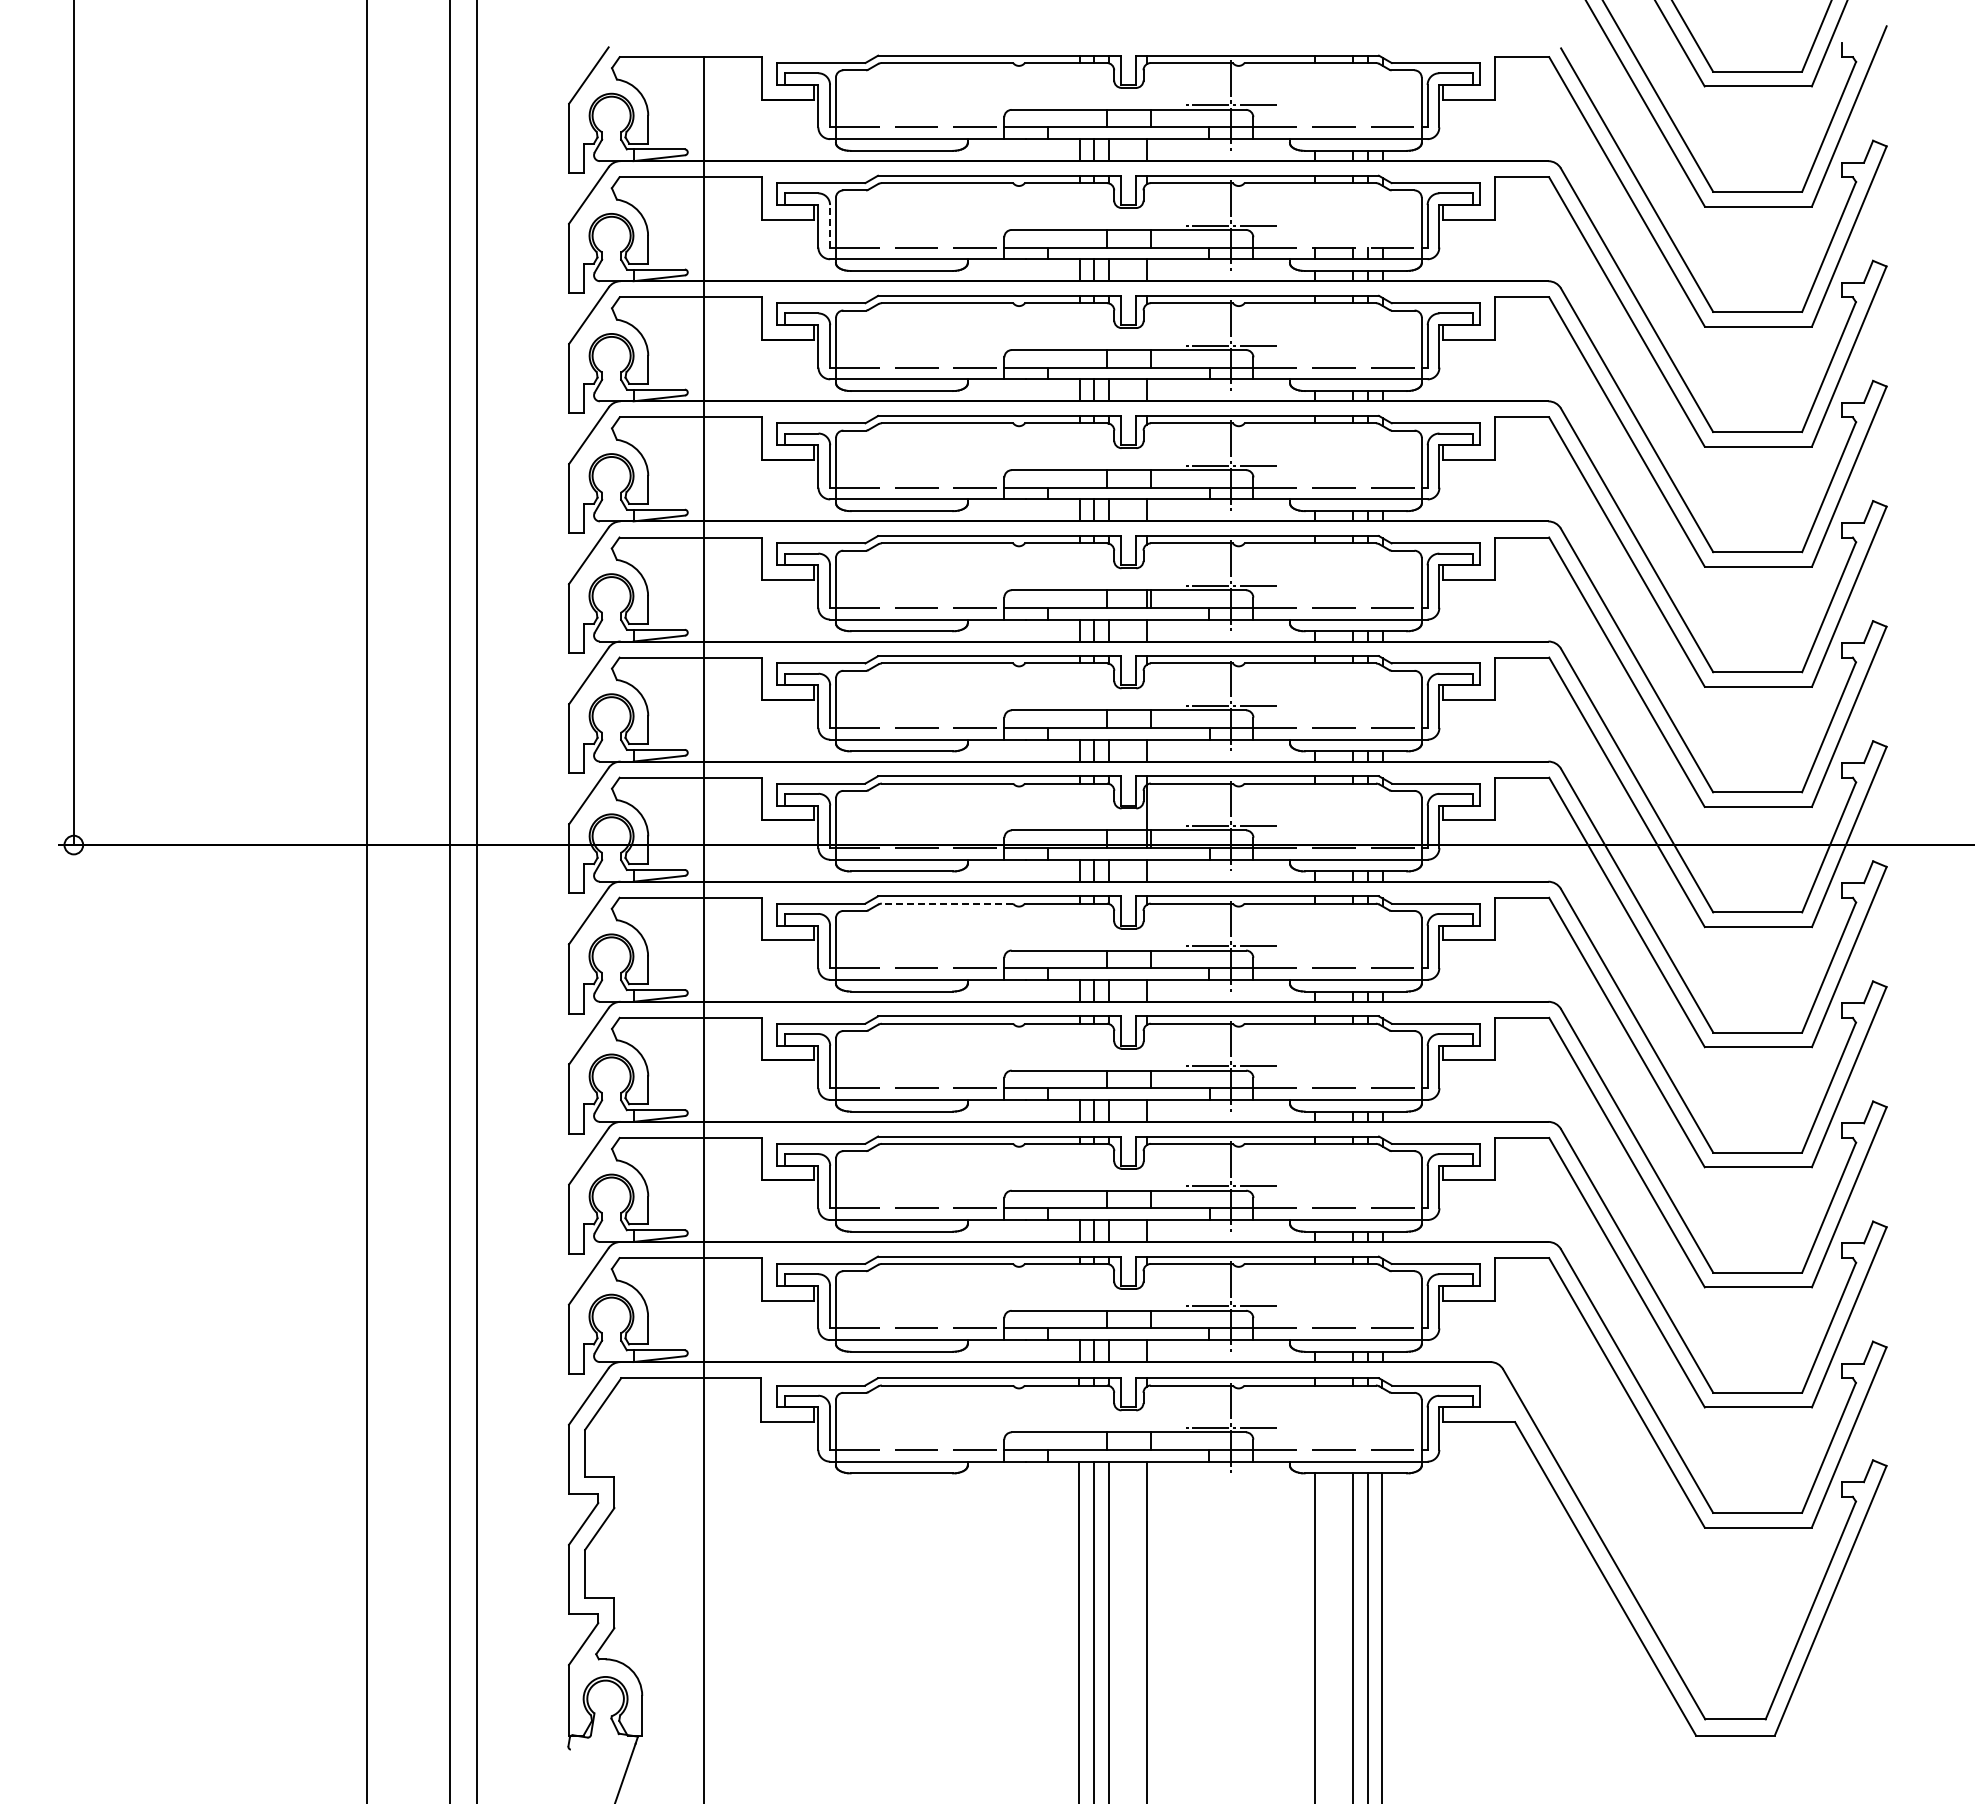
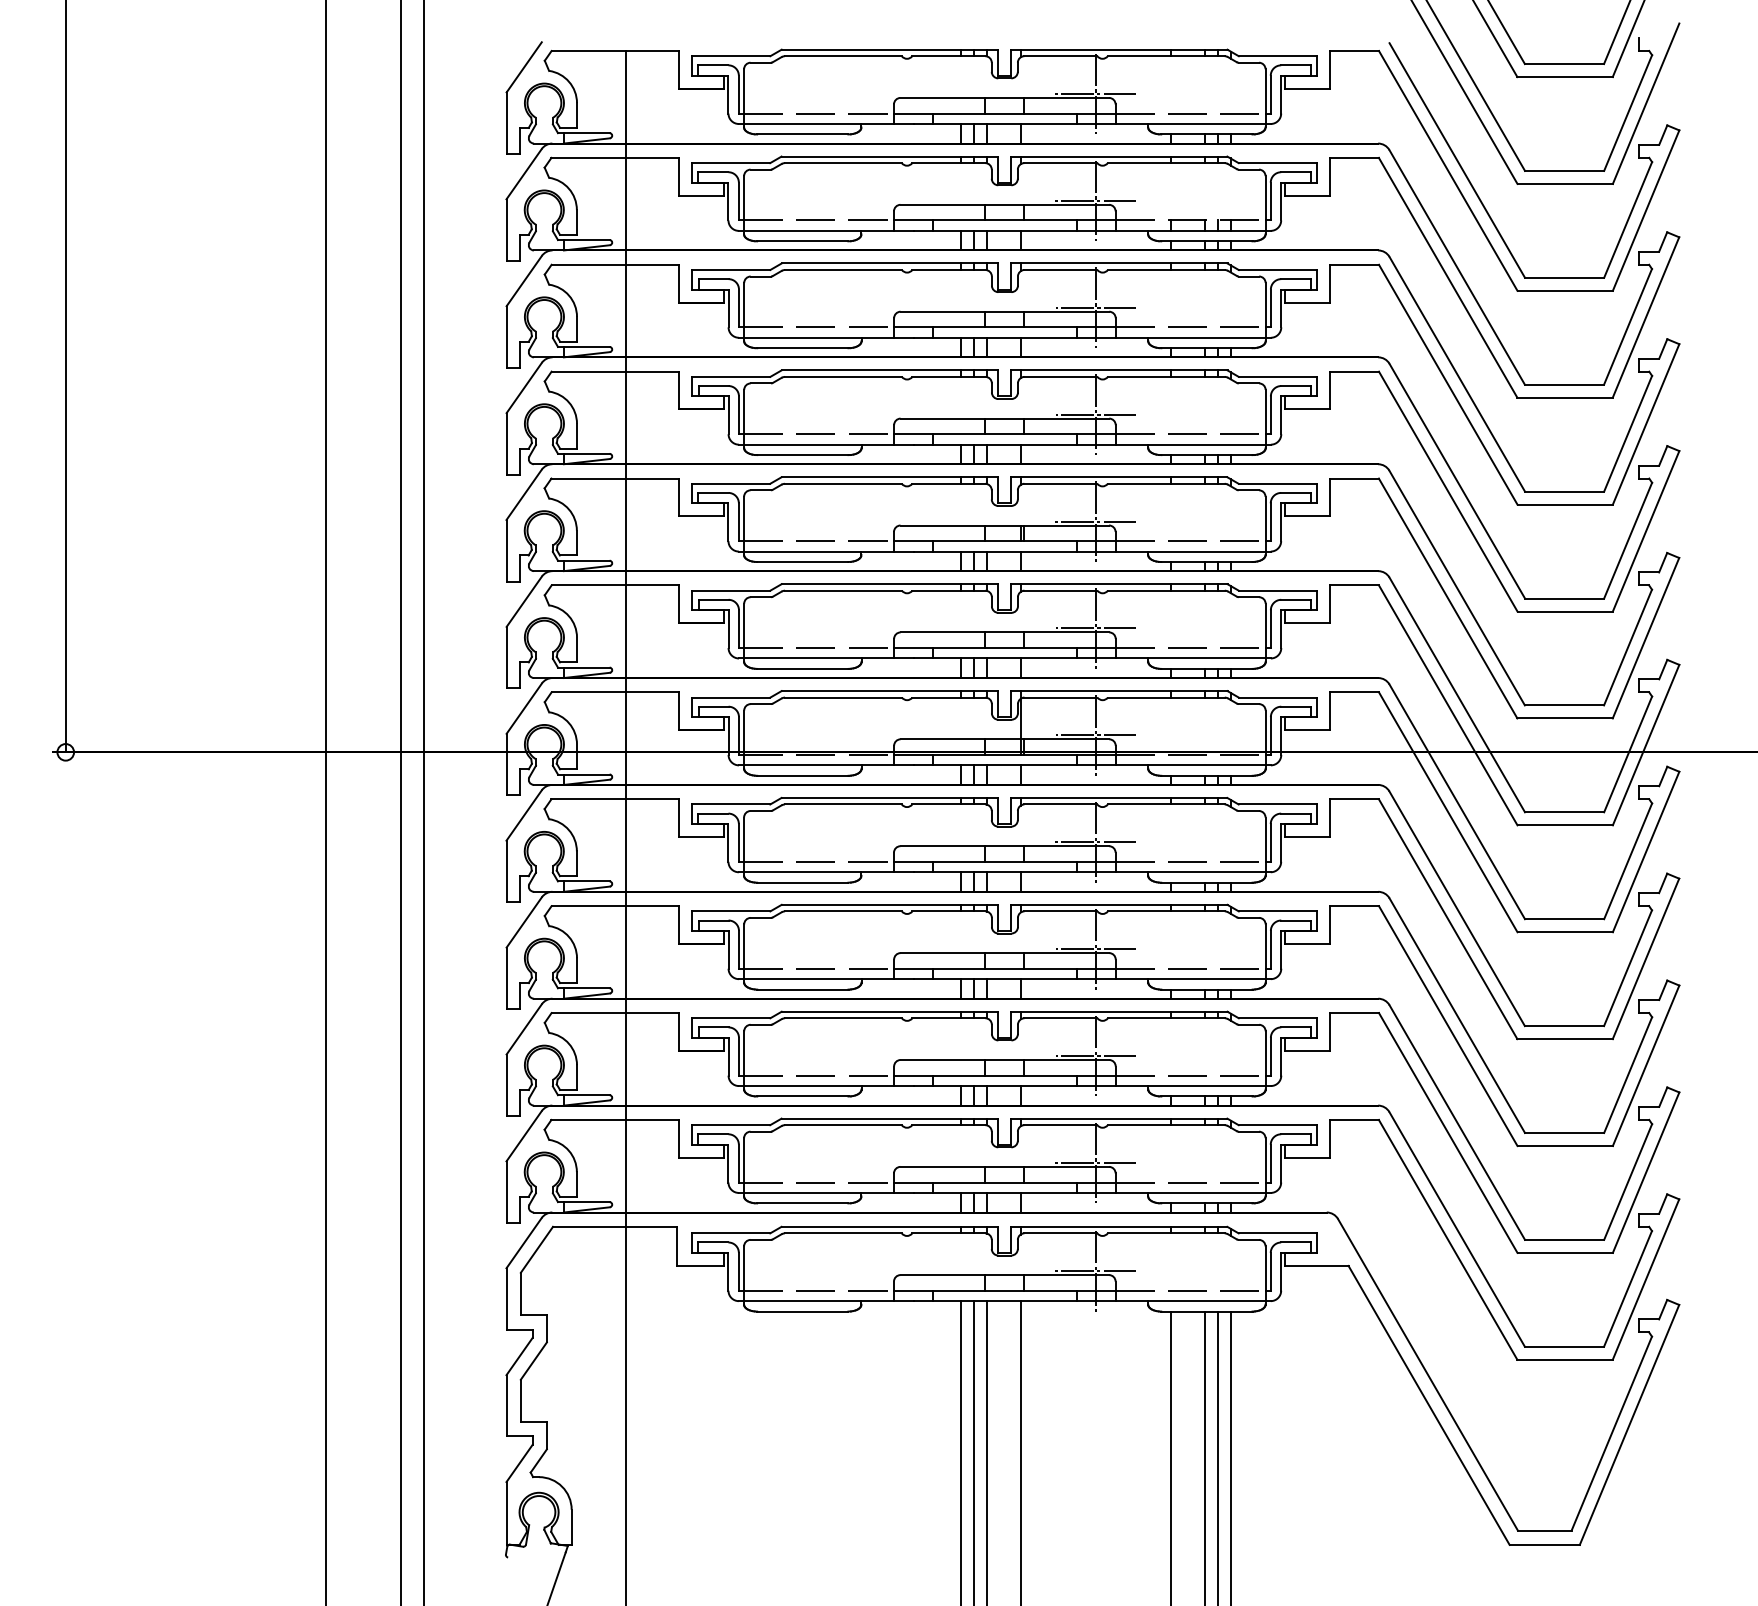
line: (830, 225) -> (739, 200), dashed -> solid
line: (947, 903) -> (843, 804), dashed -> solid

